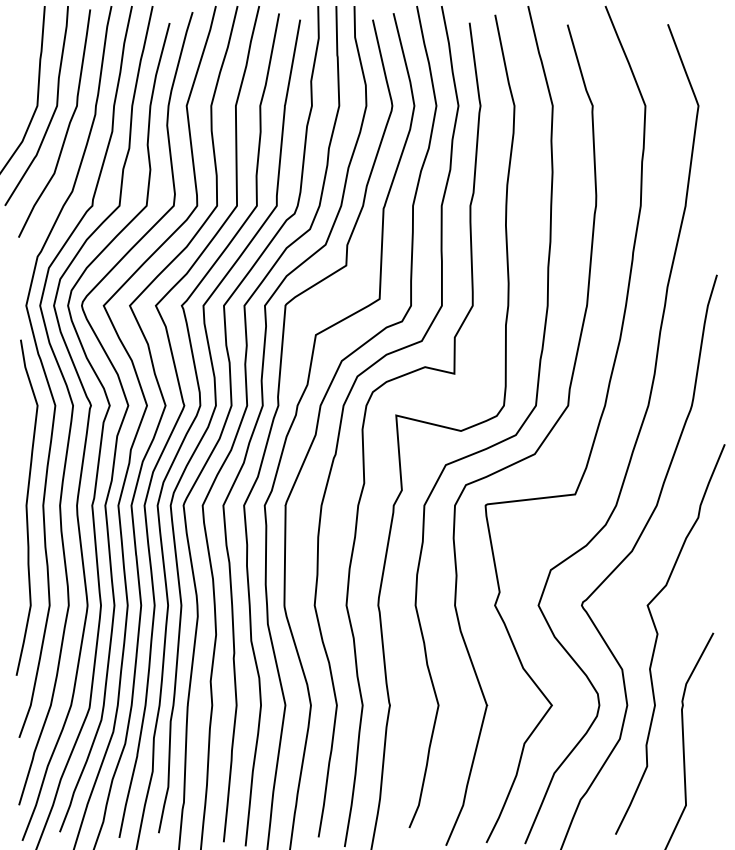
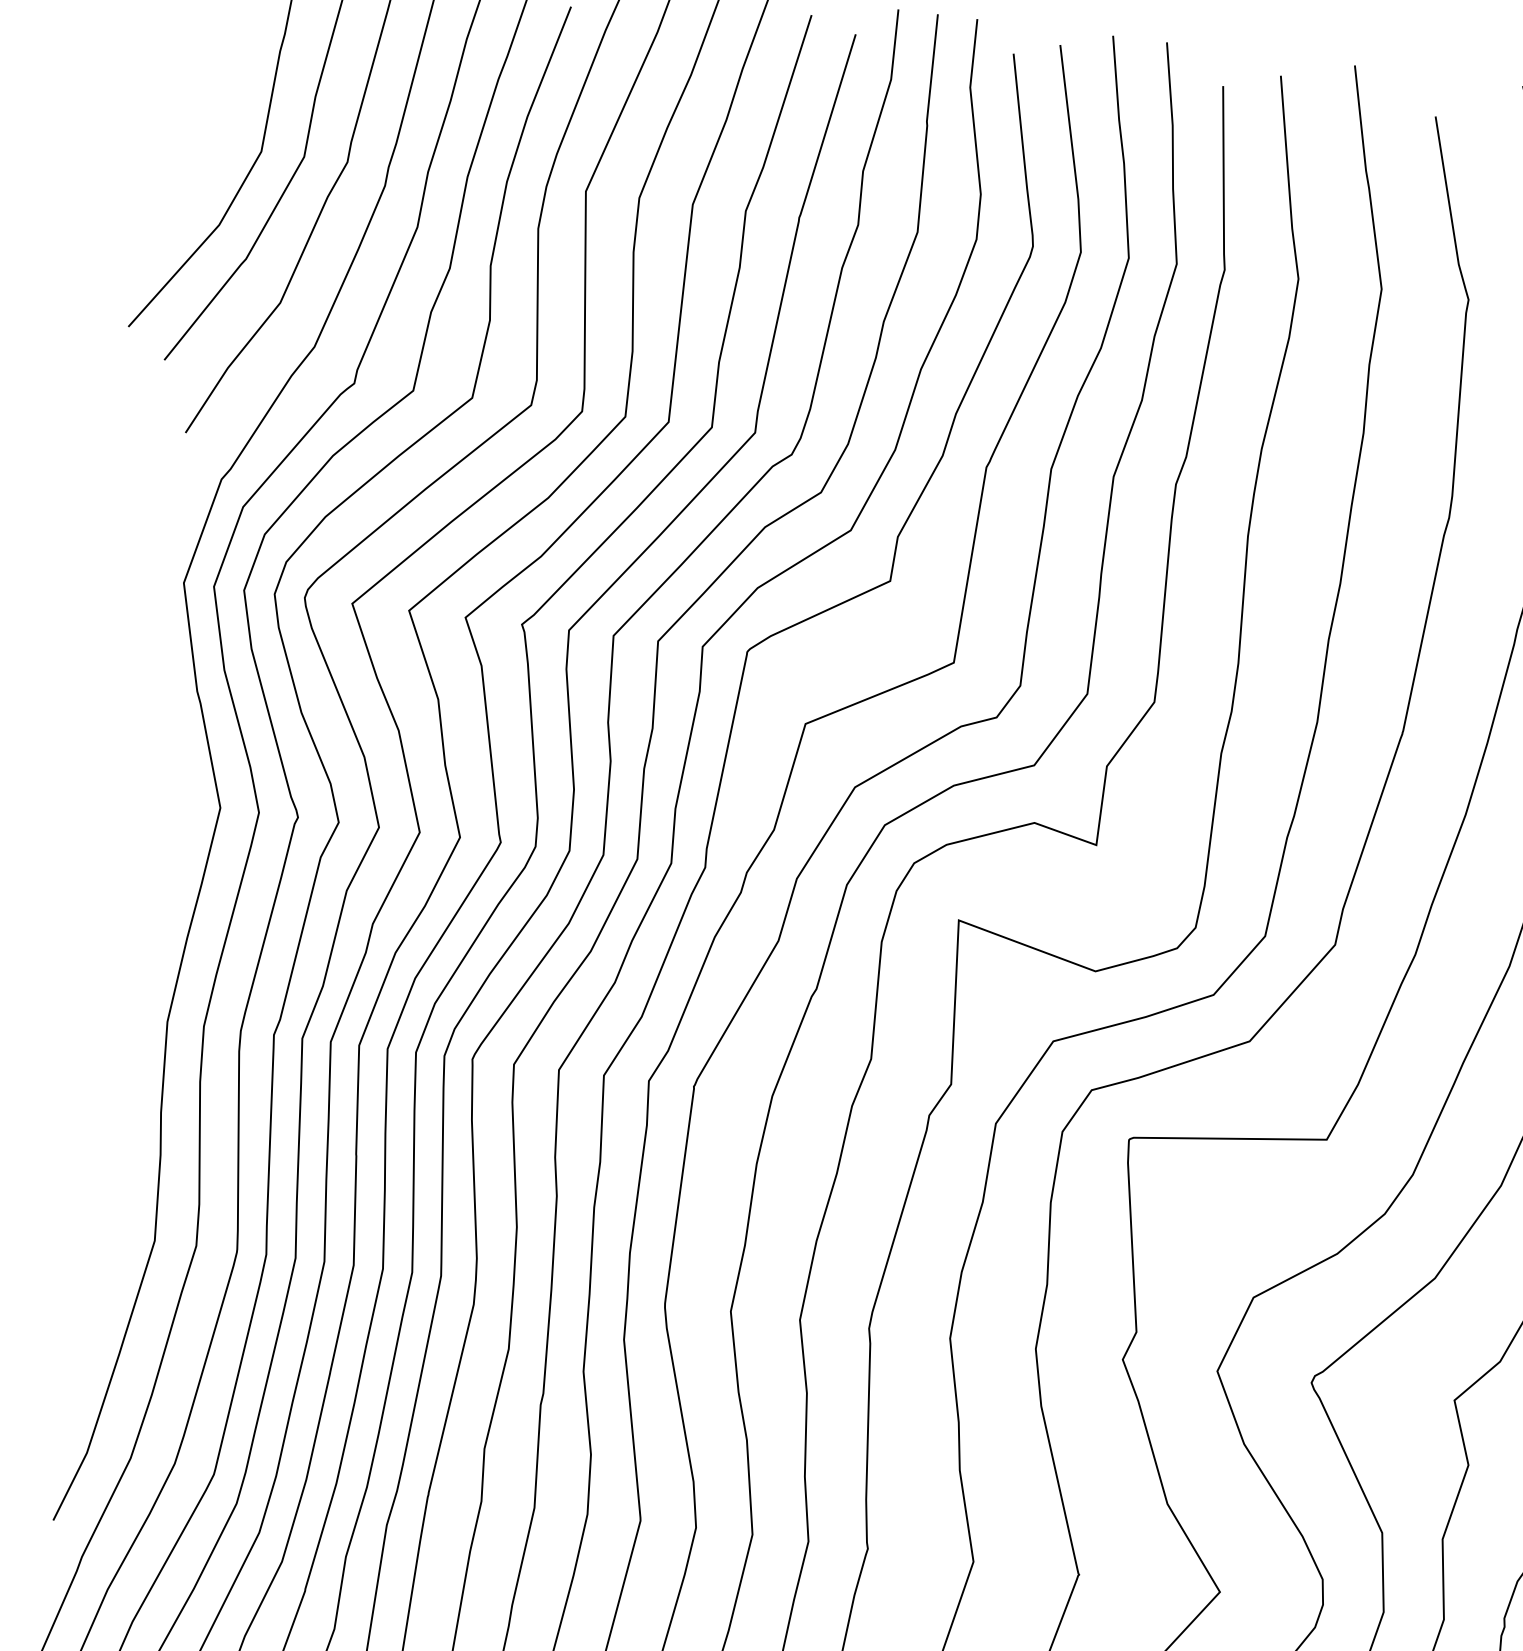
curve: (26, 507) -> (130, 1021), removed

